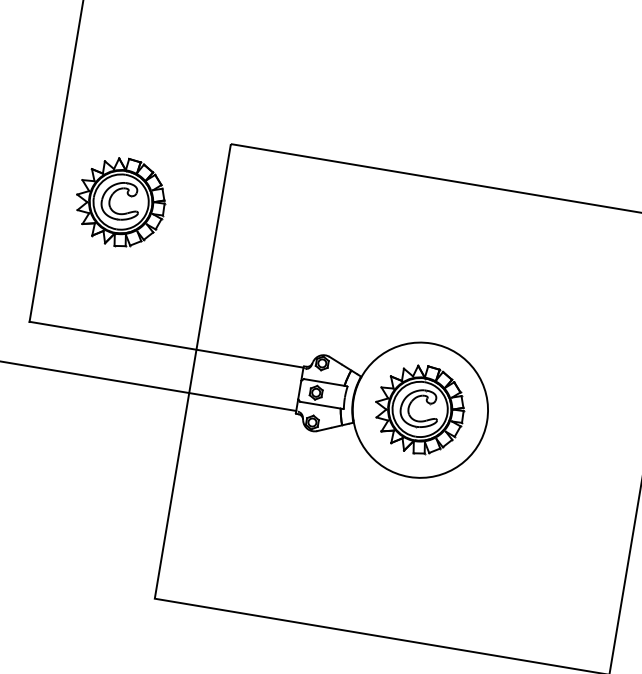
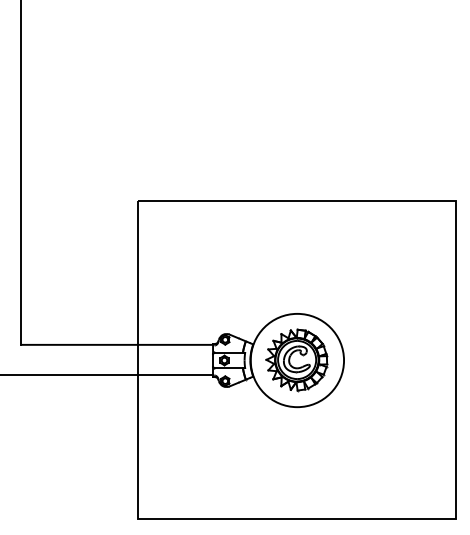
part: (120, 202) -> (69, 253), removed

